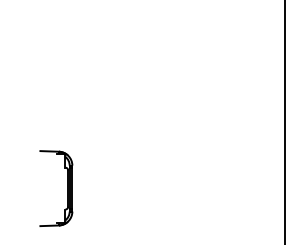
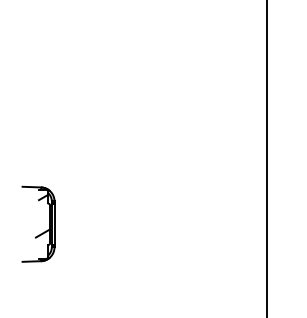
hatch: (60, 180) -> (42, 216), added

